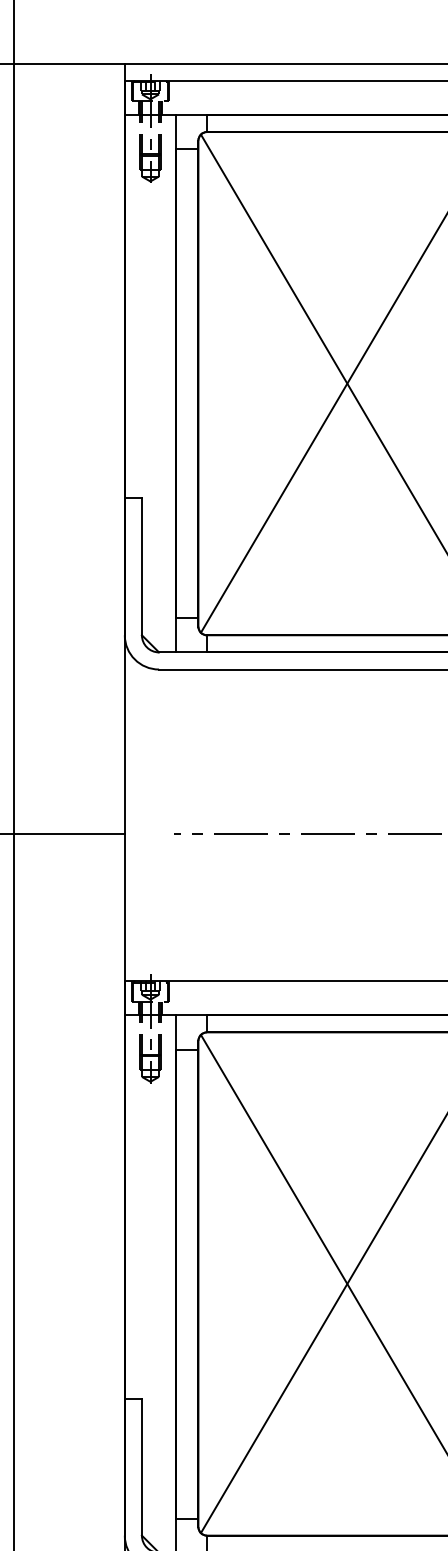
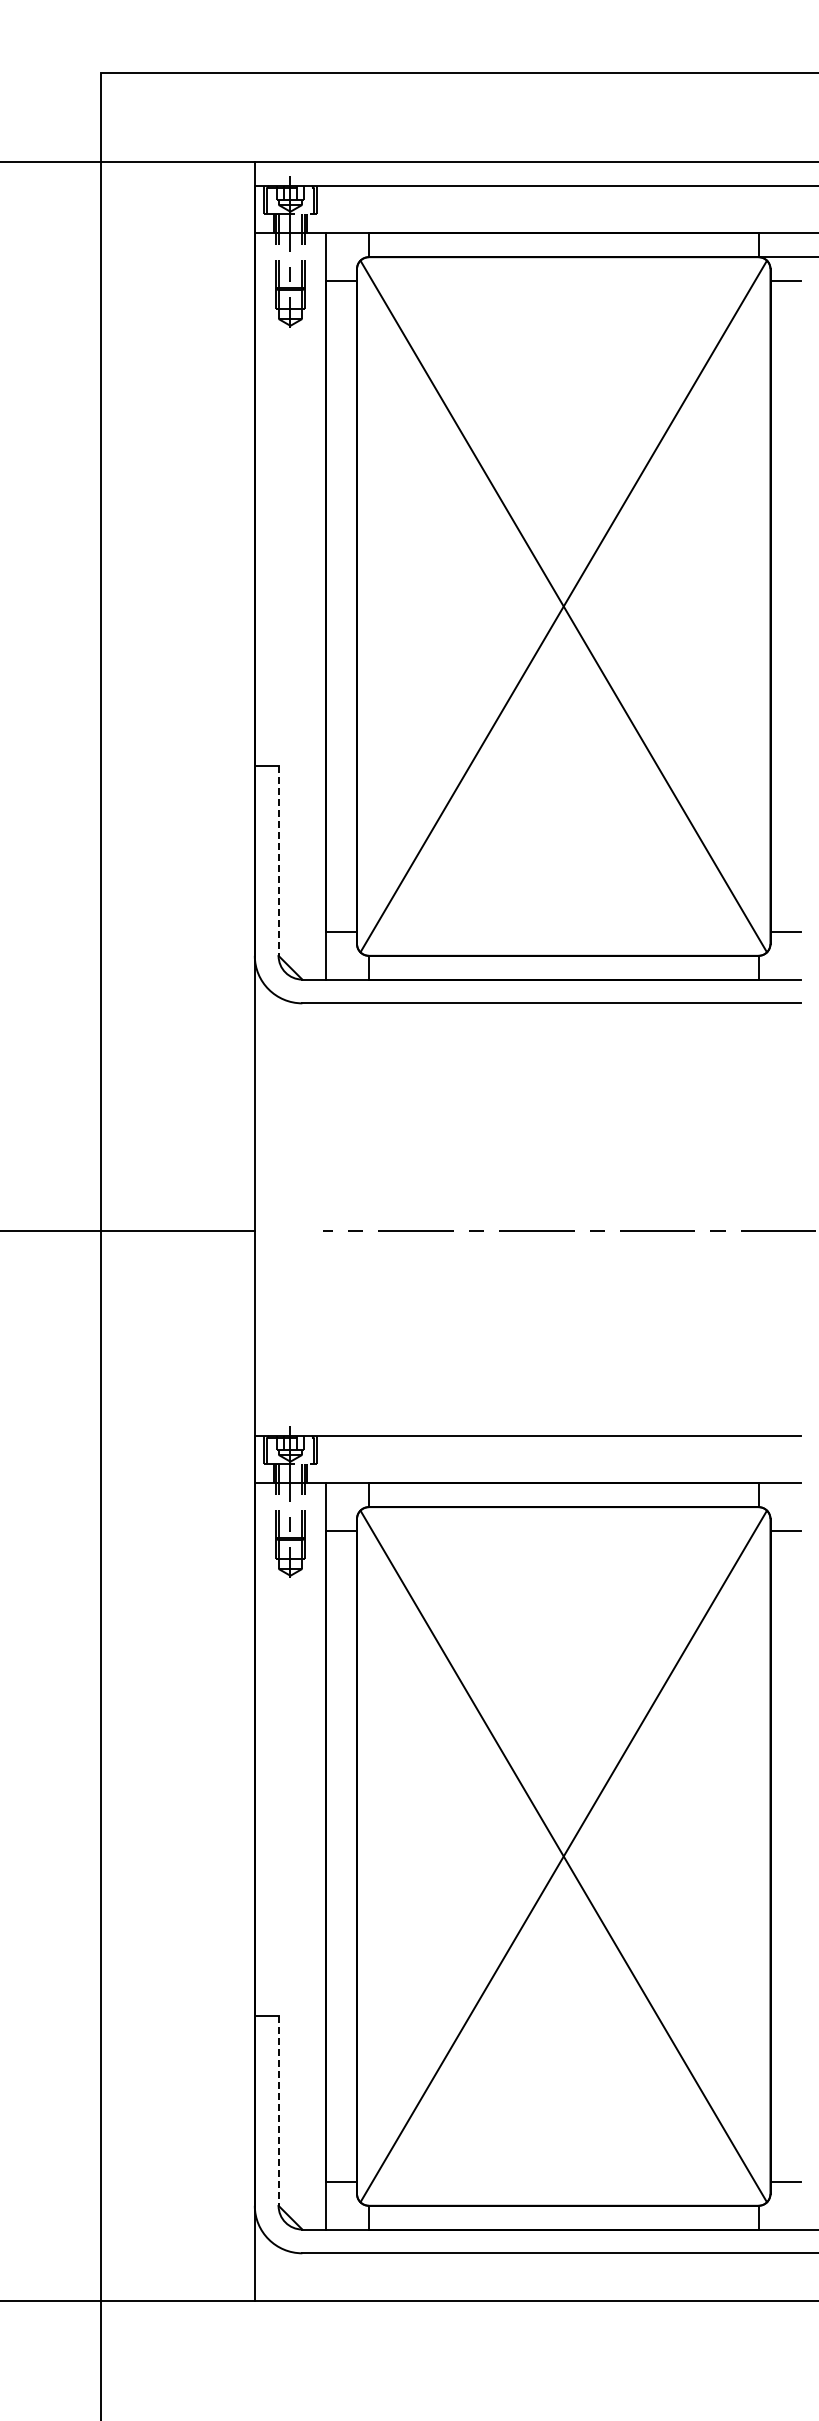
line: (141, 567) -> (278, 861), solid -> dashed
line: (141, 1467) -> (278, 2111), solid -> dashed

